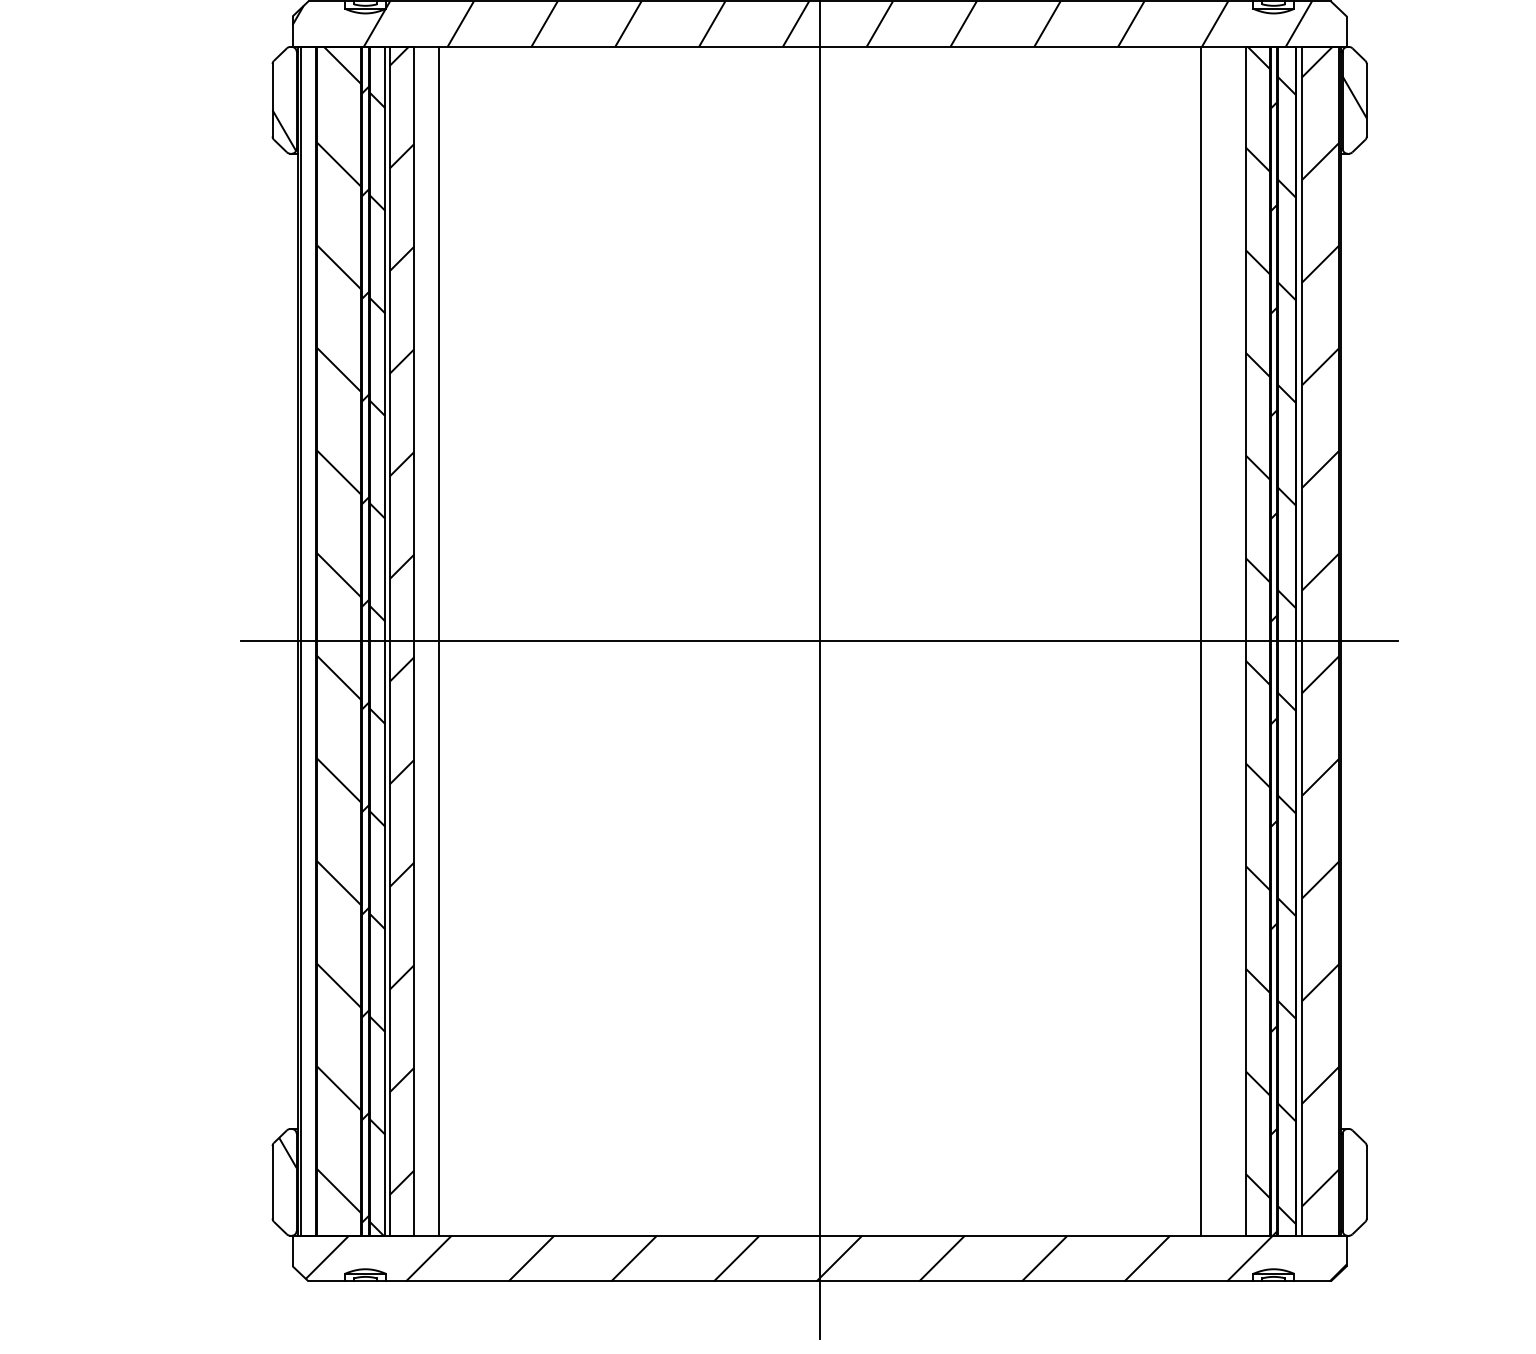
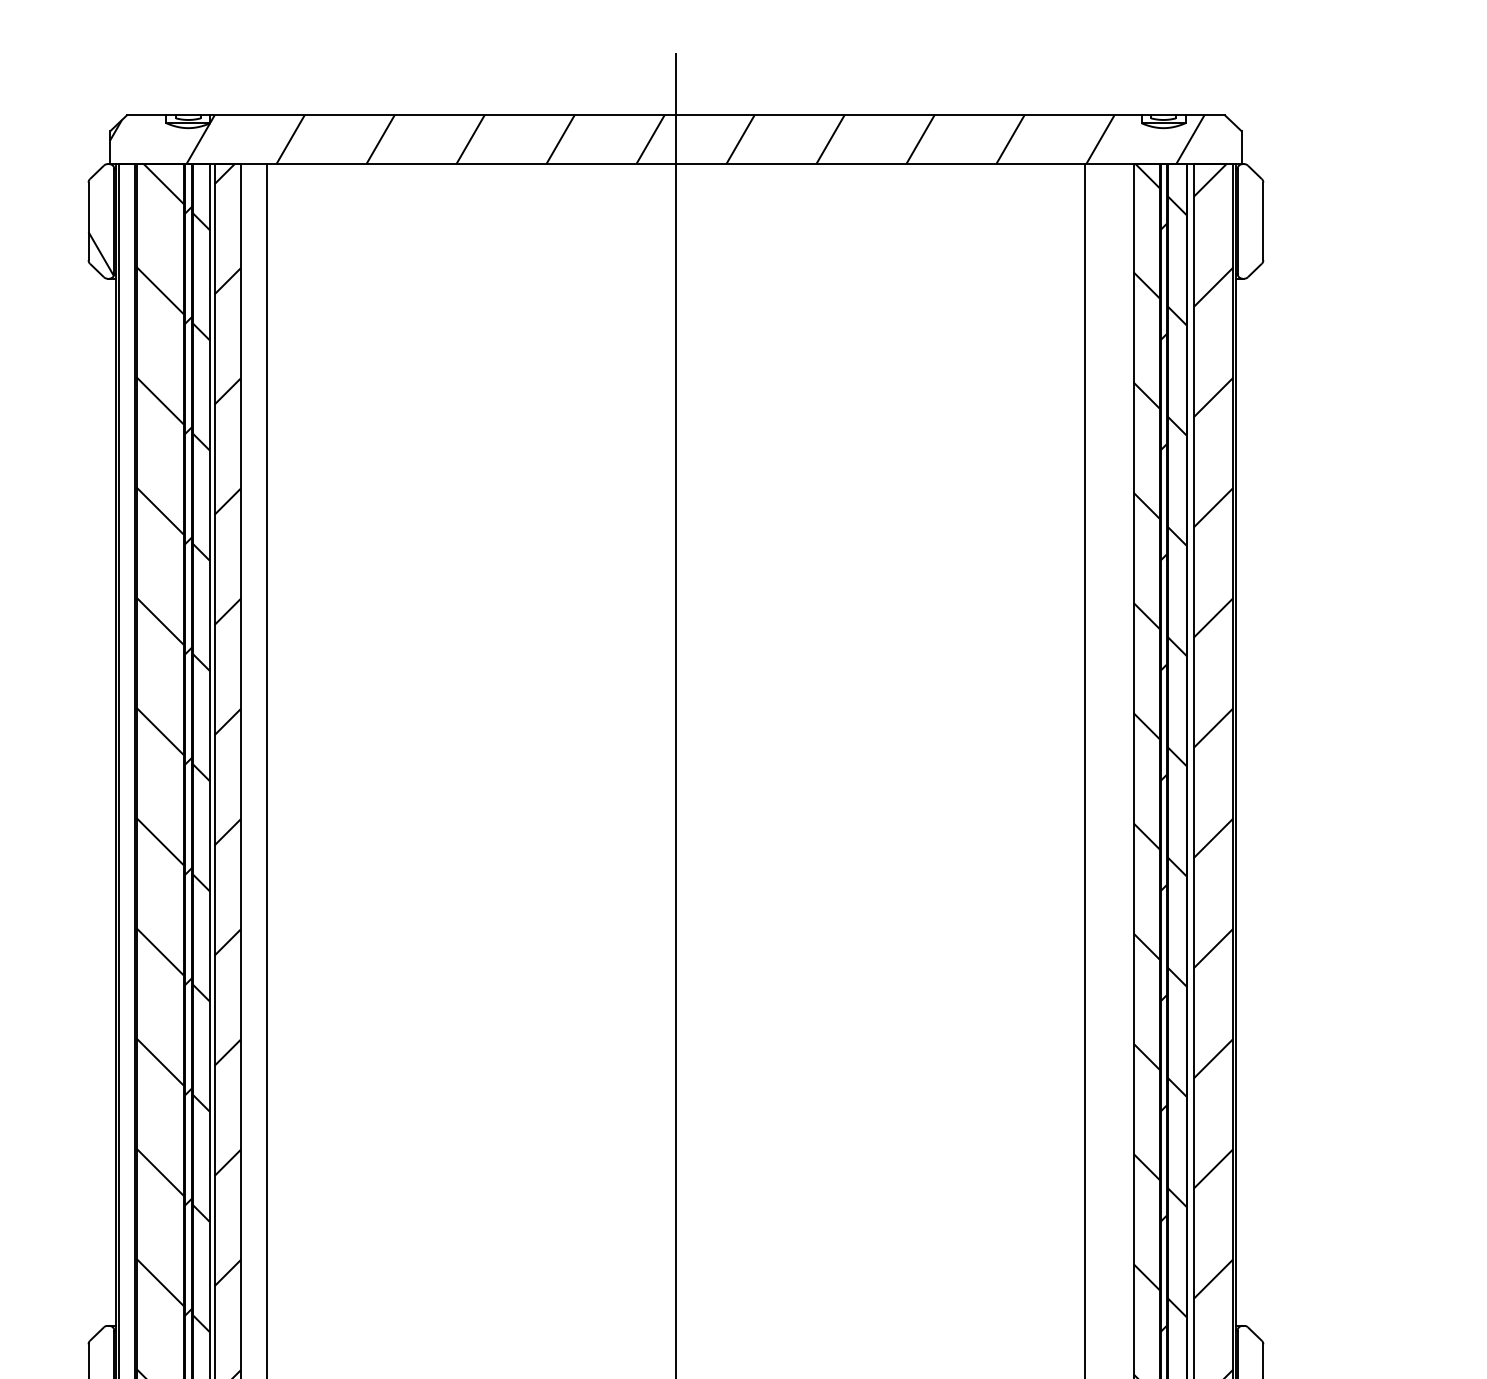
hatch: (1354, 97) -> (1250, 218), removed
line: (819, 641) -> (675, 802), removed
hatch: (287, 1152) -> (104, 1351), removed

